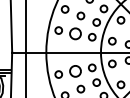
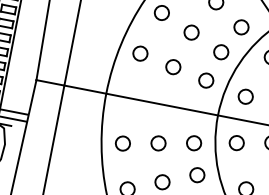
circle: (75, 33) -> (173, 66), size x0.62
circle: (75, 70) -> (158, 141), size x0.62

